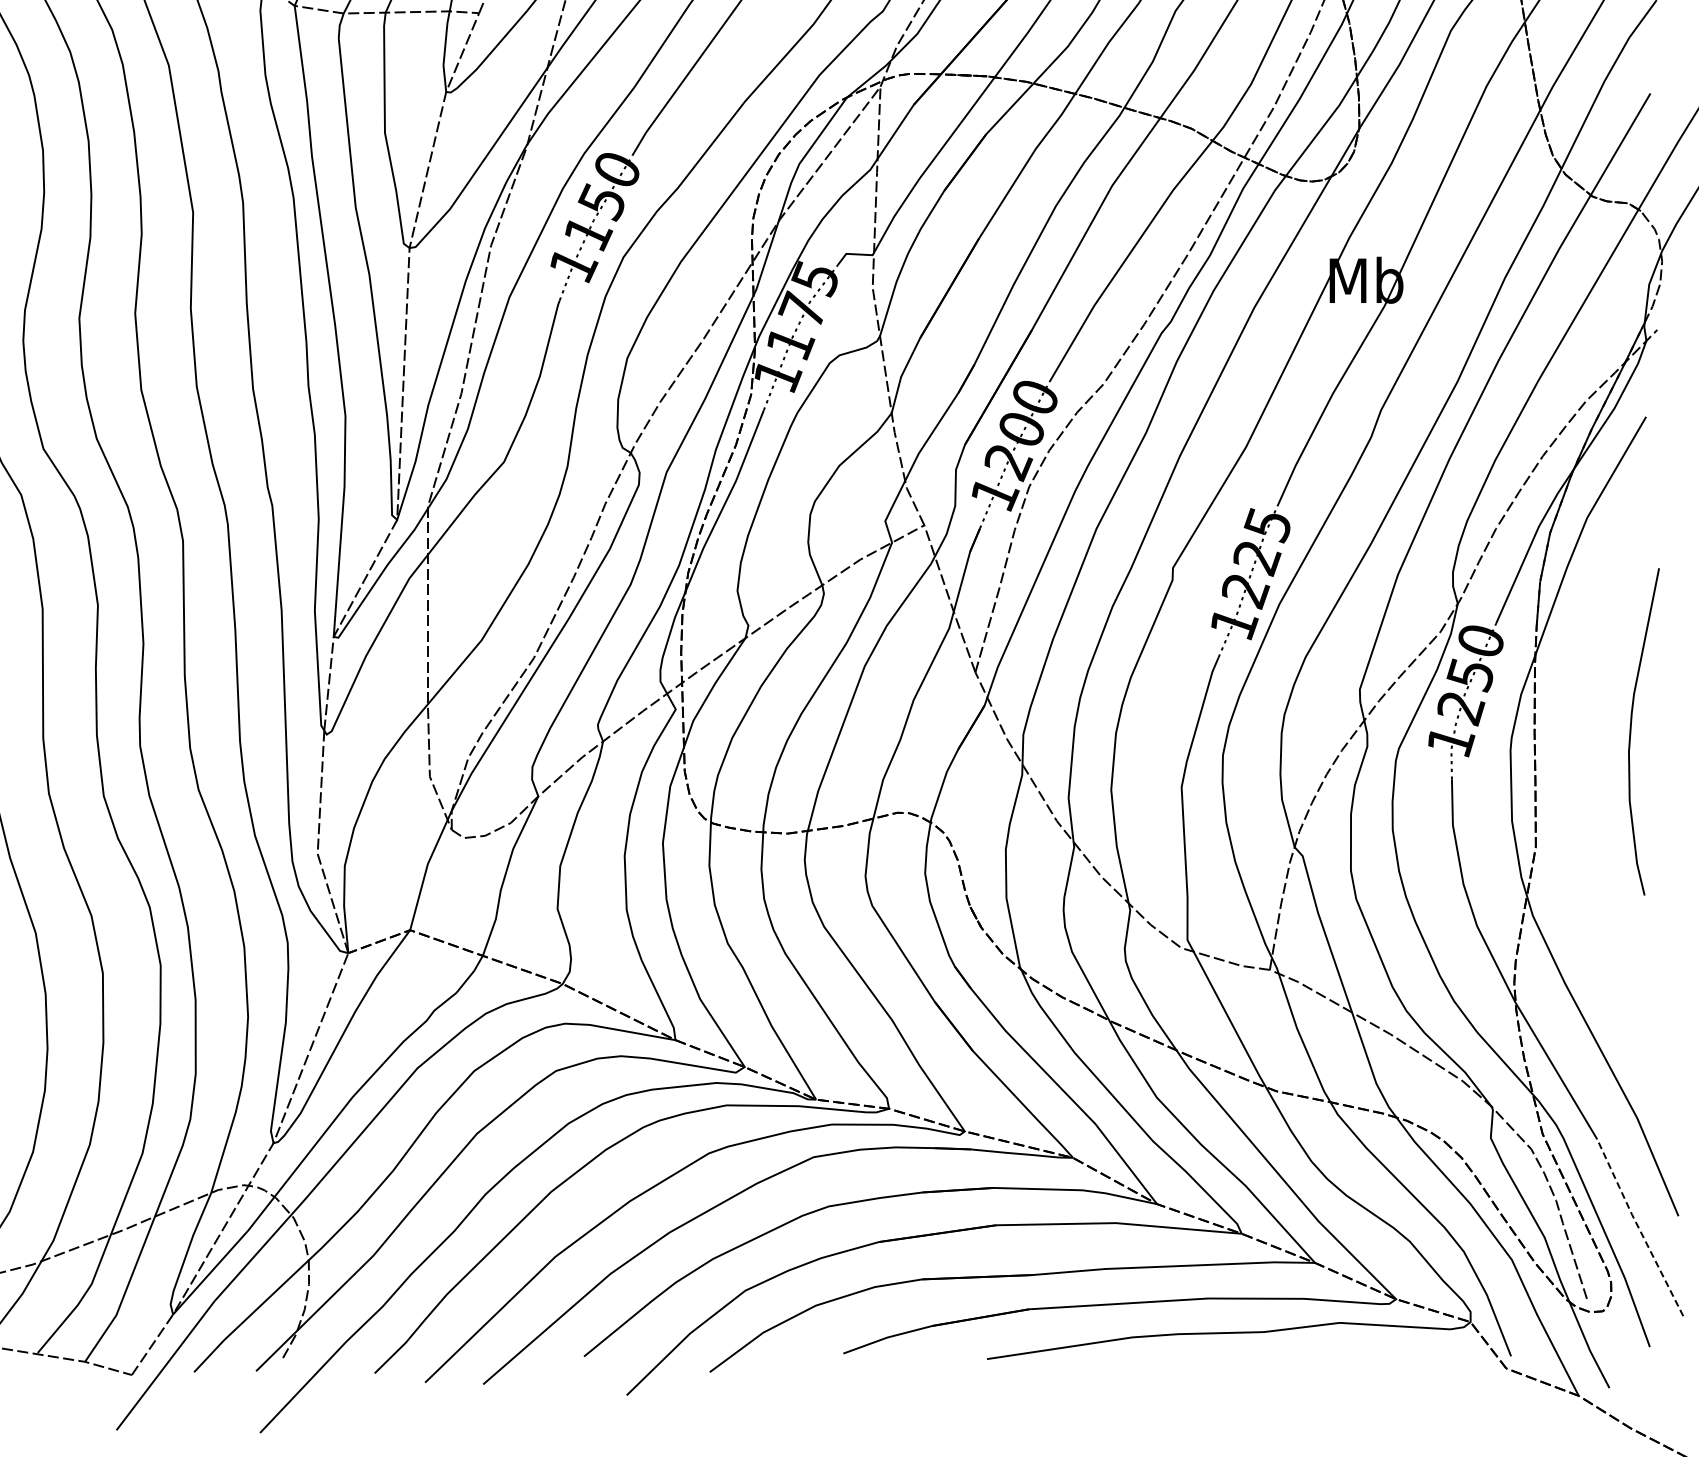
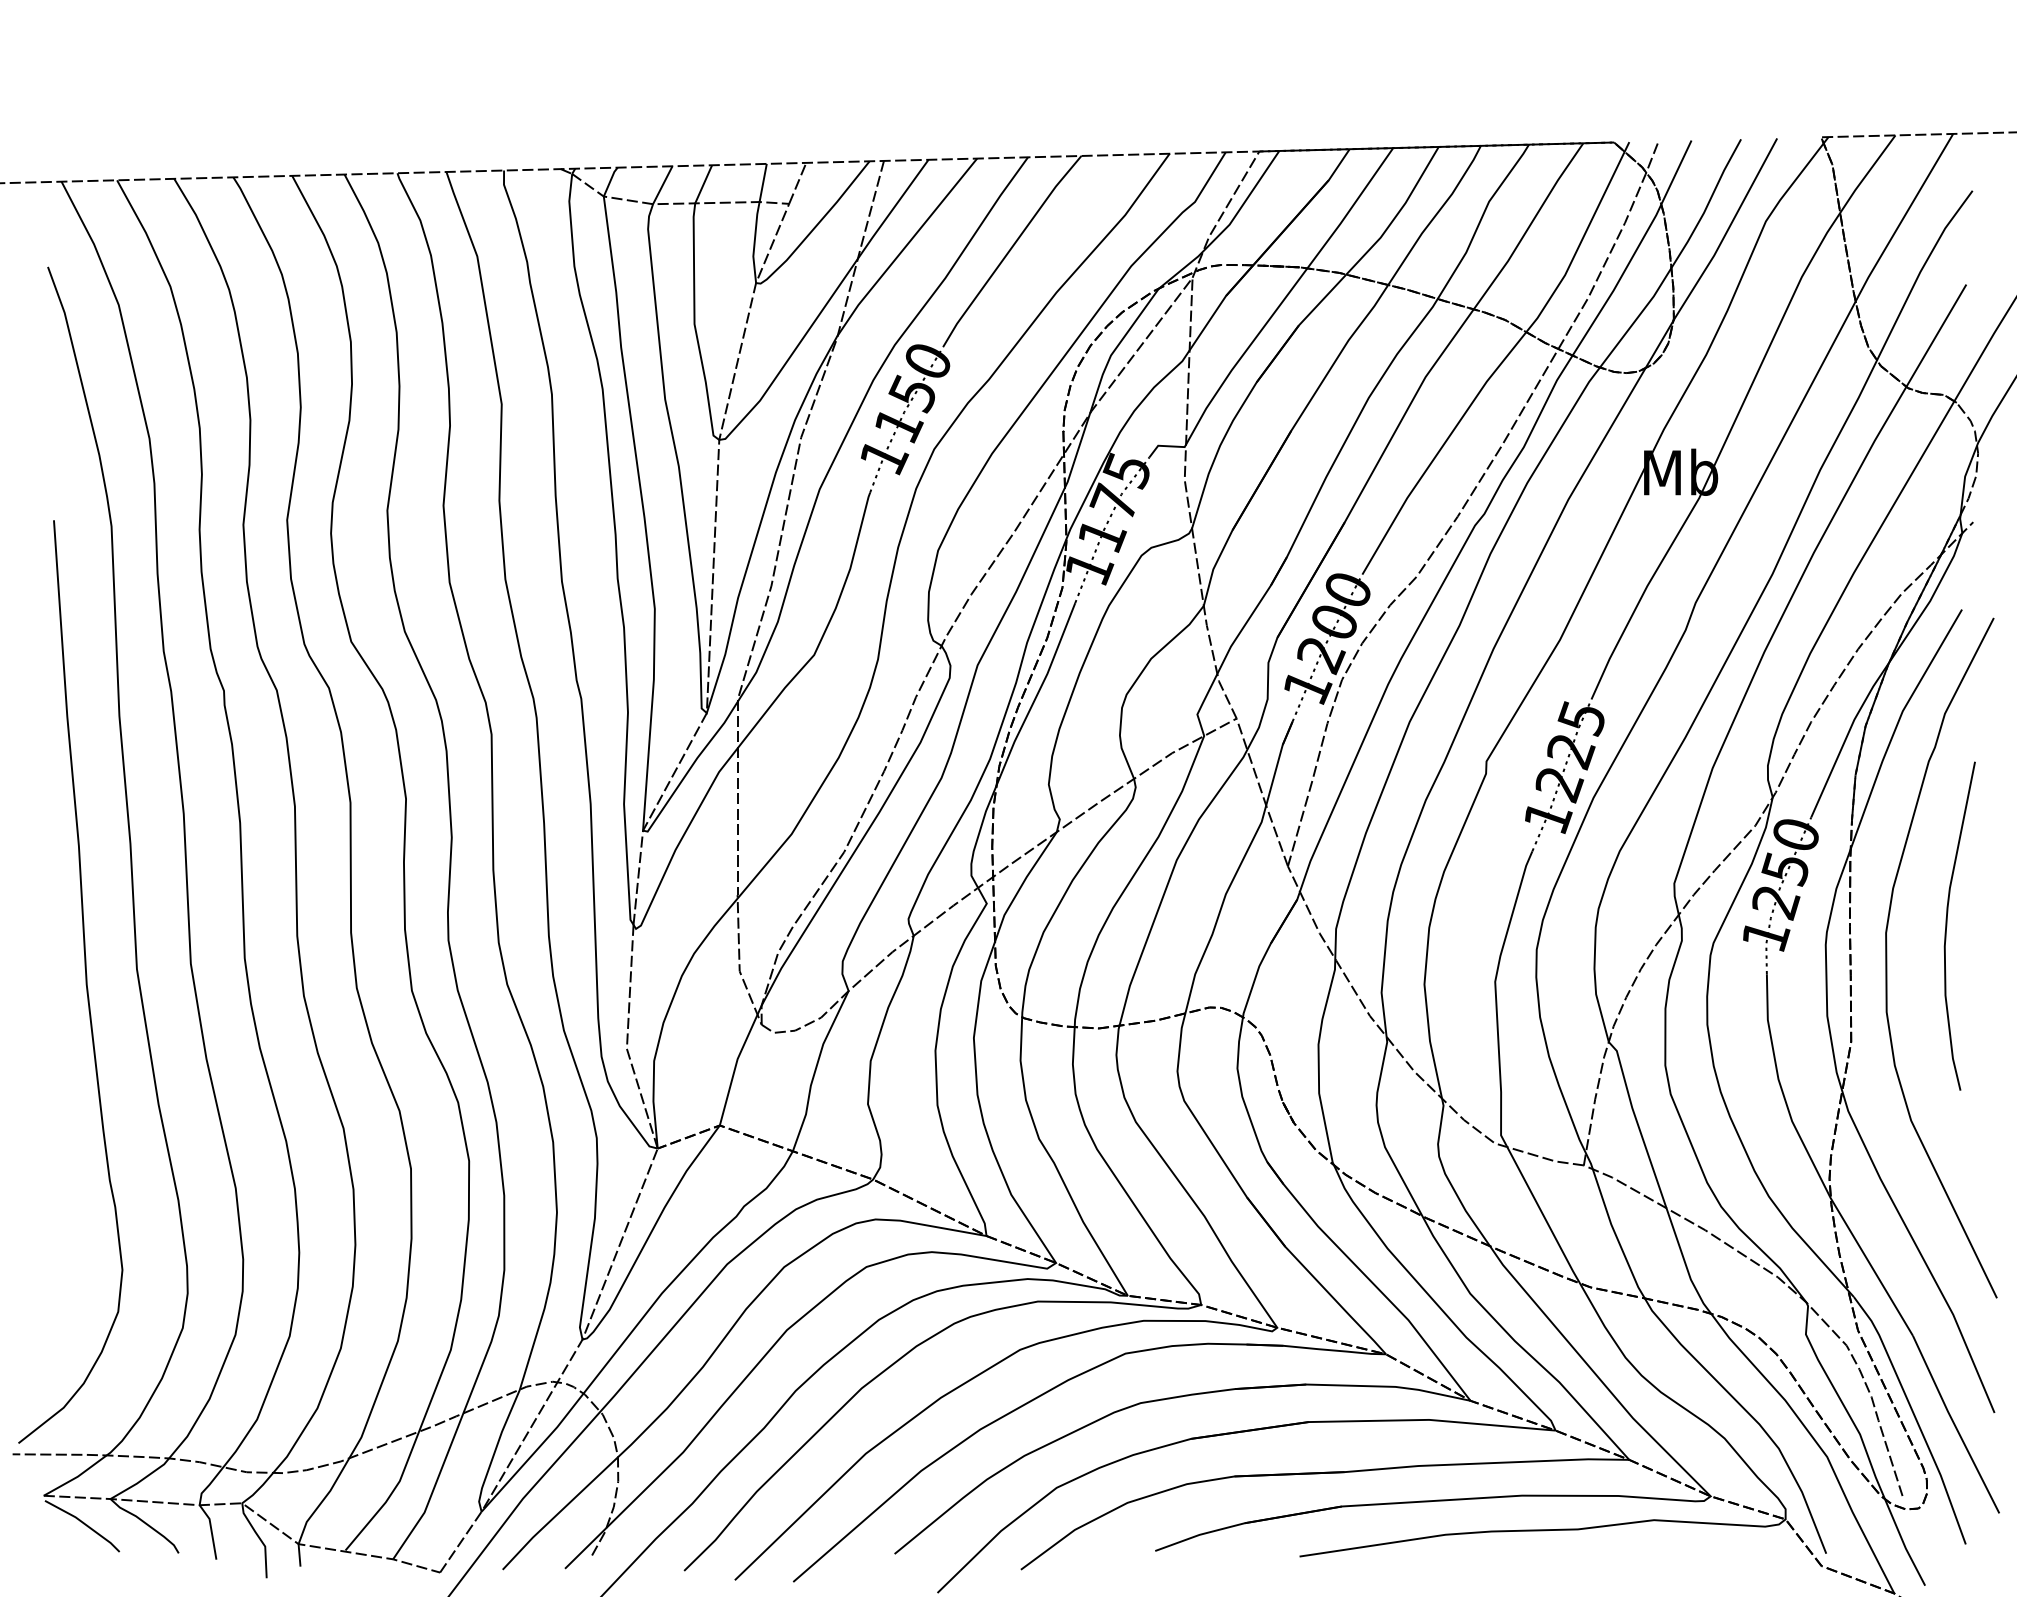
curve: (1571, 763) -> (1887, 957), added
line: (1638, 1227) -> (1954, 1424), dashed -> solid

